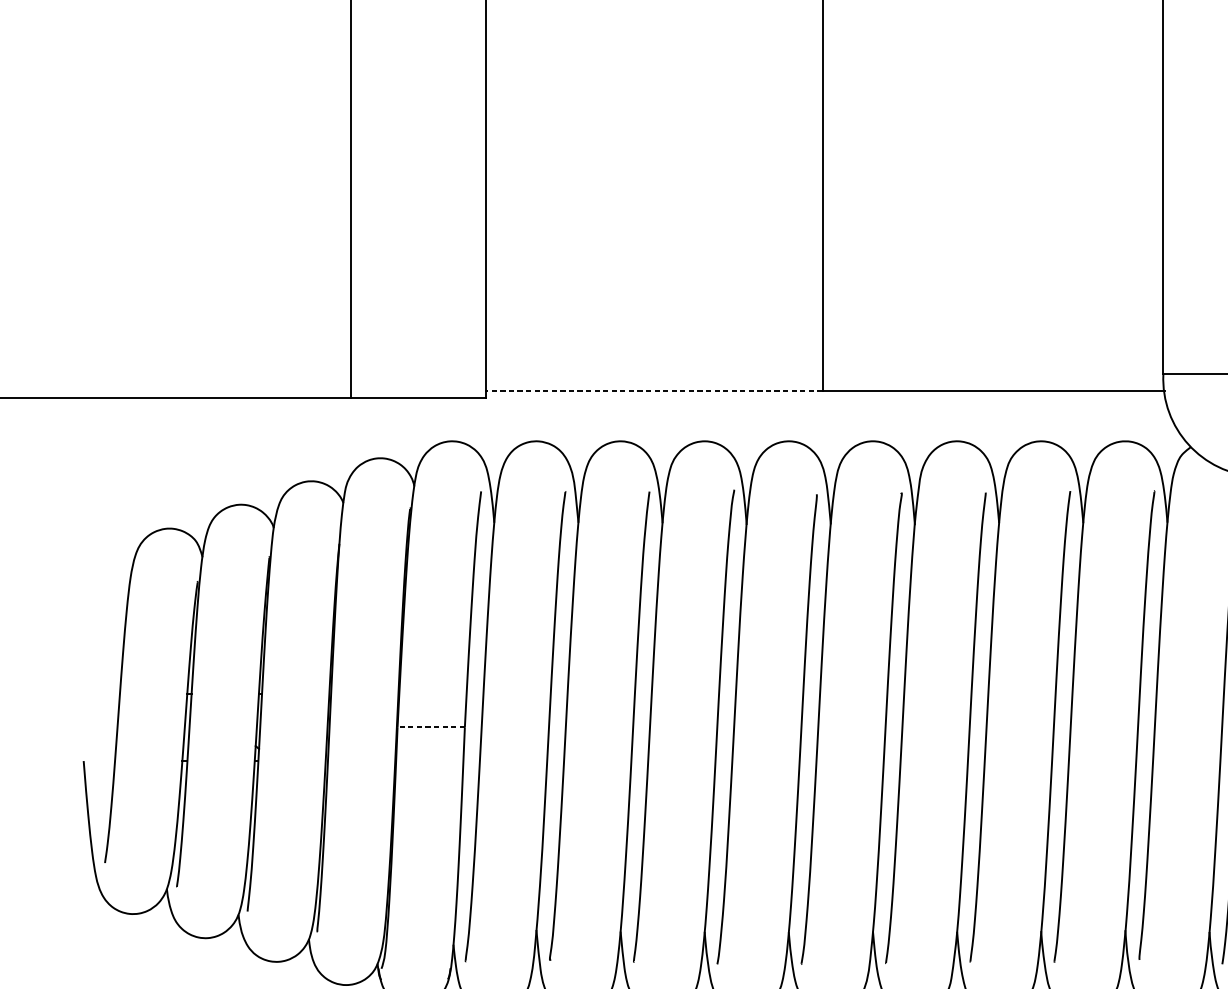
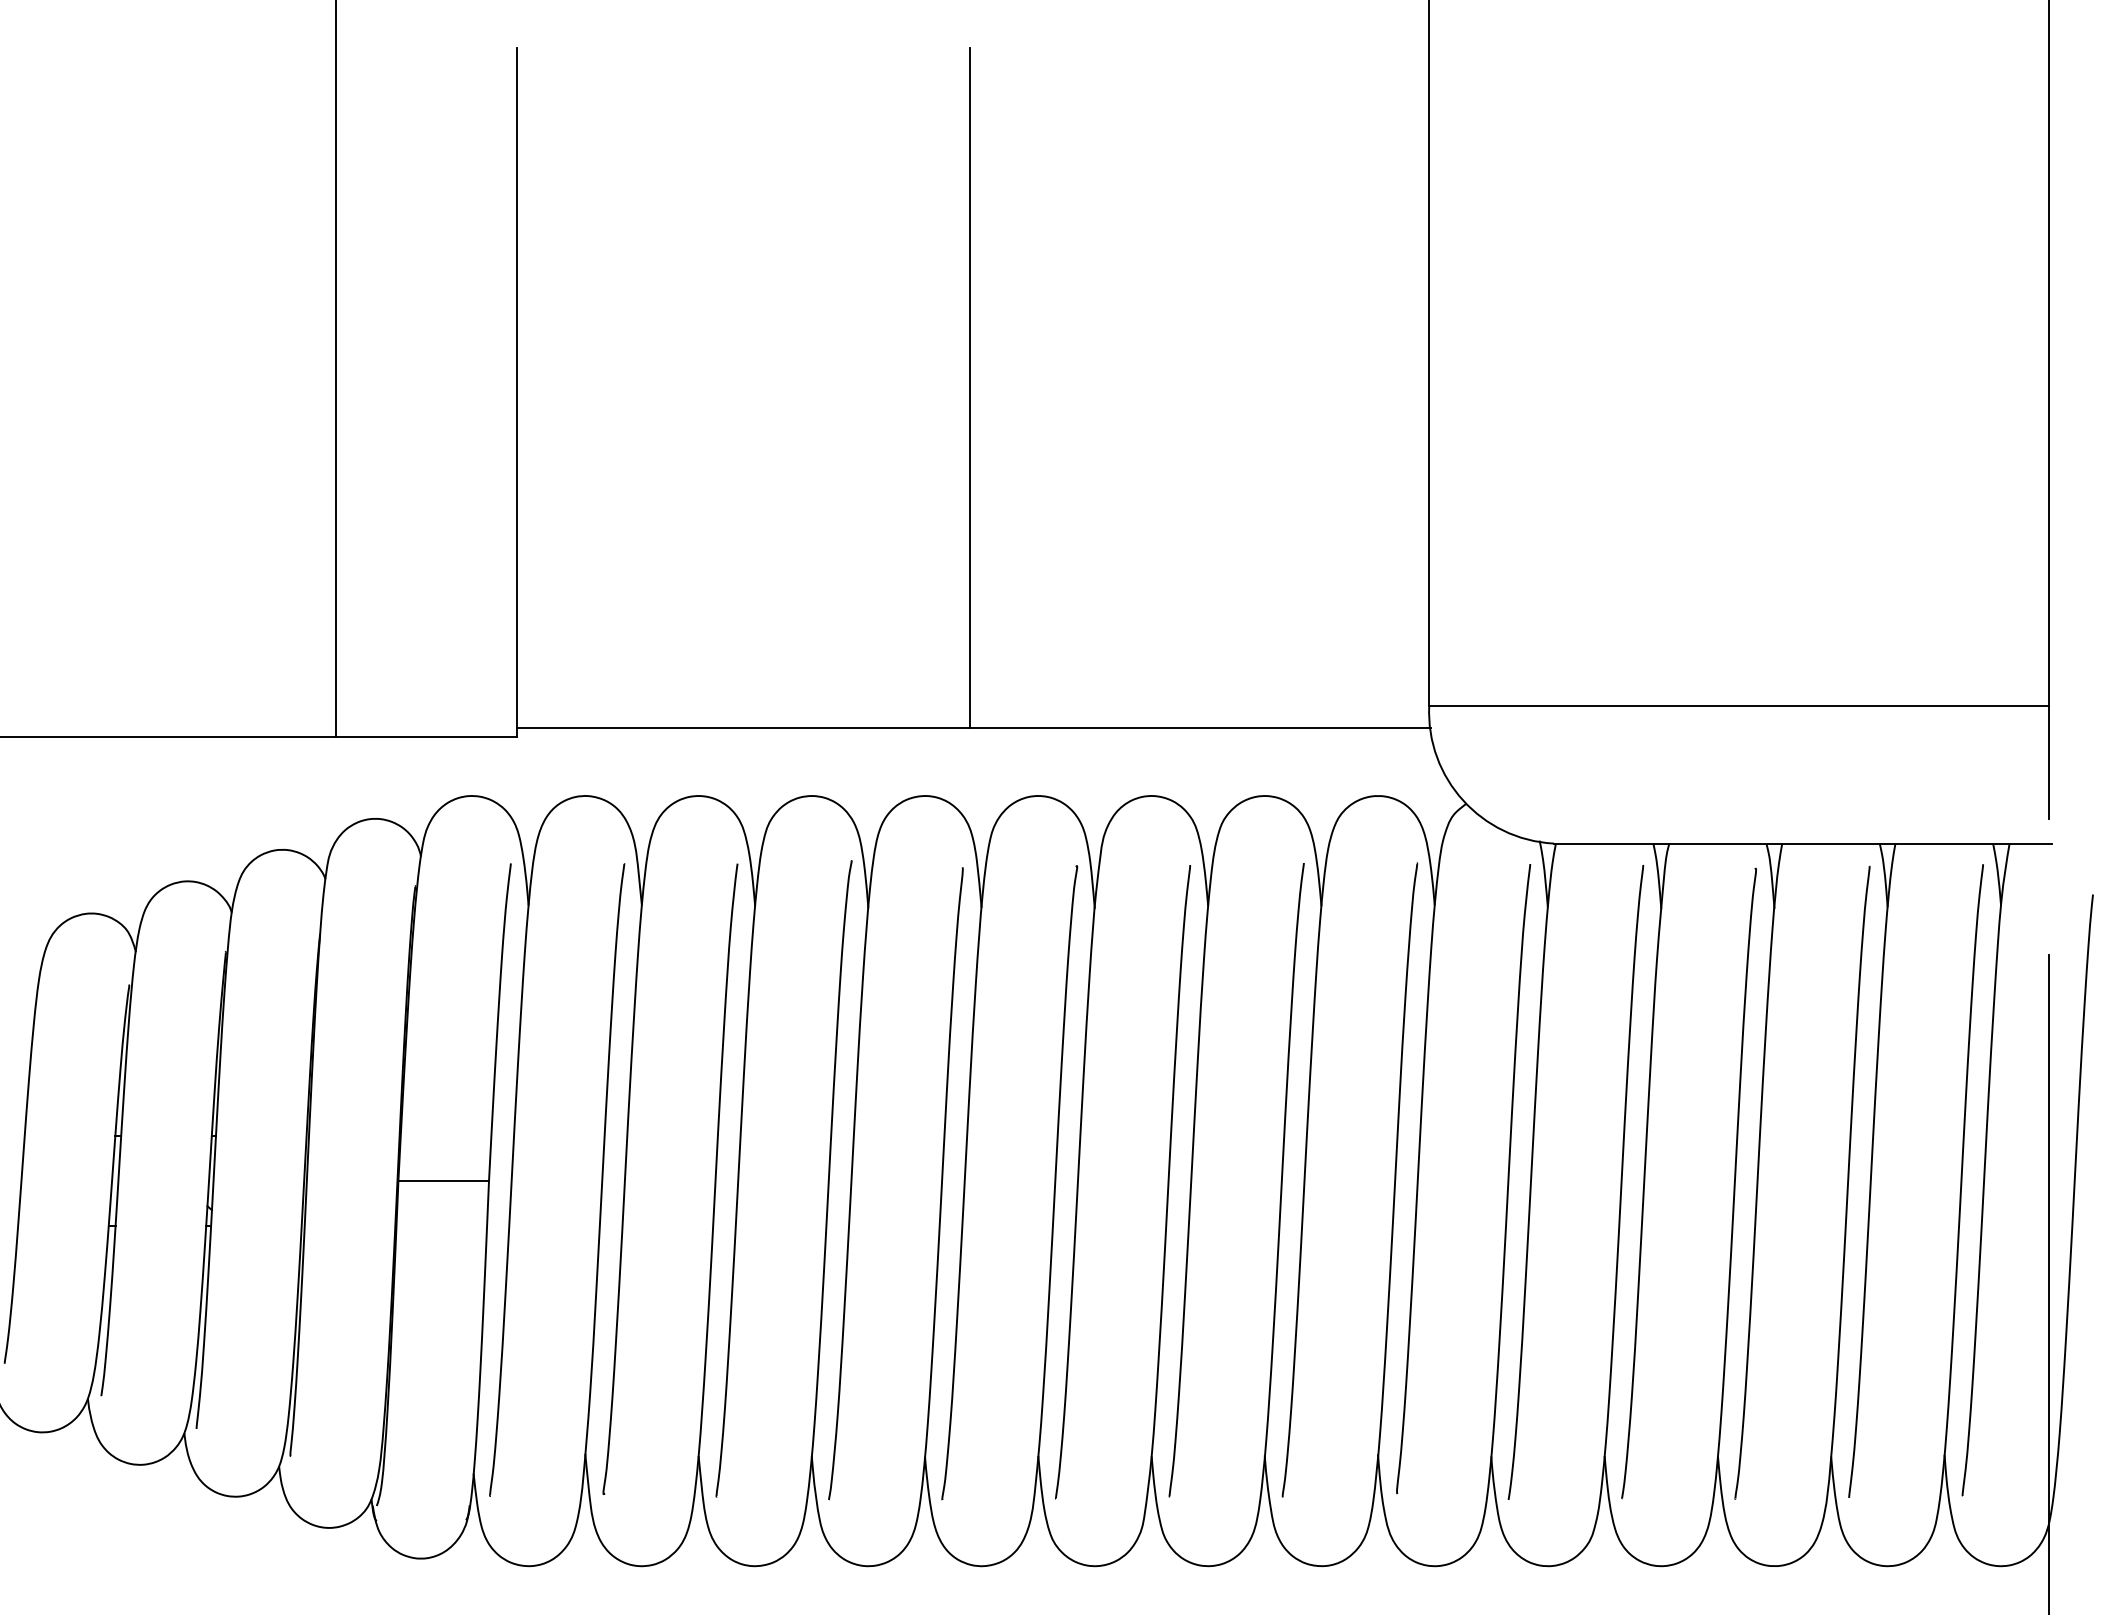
line: (653, 391) -> (743, 728), dashed -> solid
line: (431, 727) -> (443, 1181), dashed -> solid

